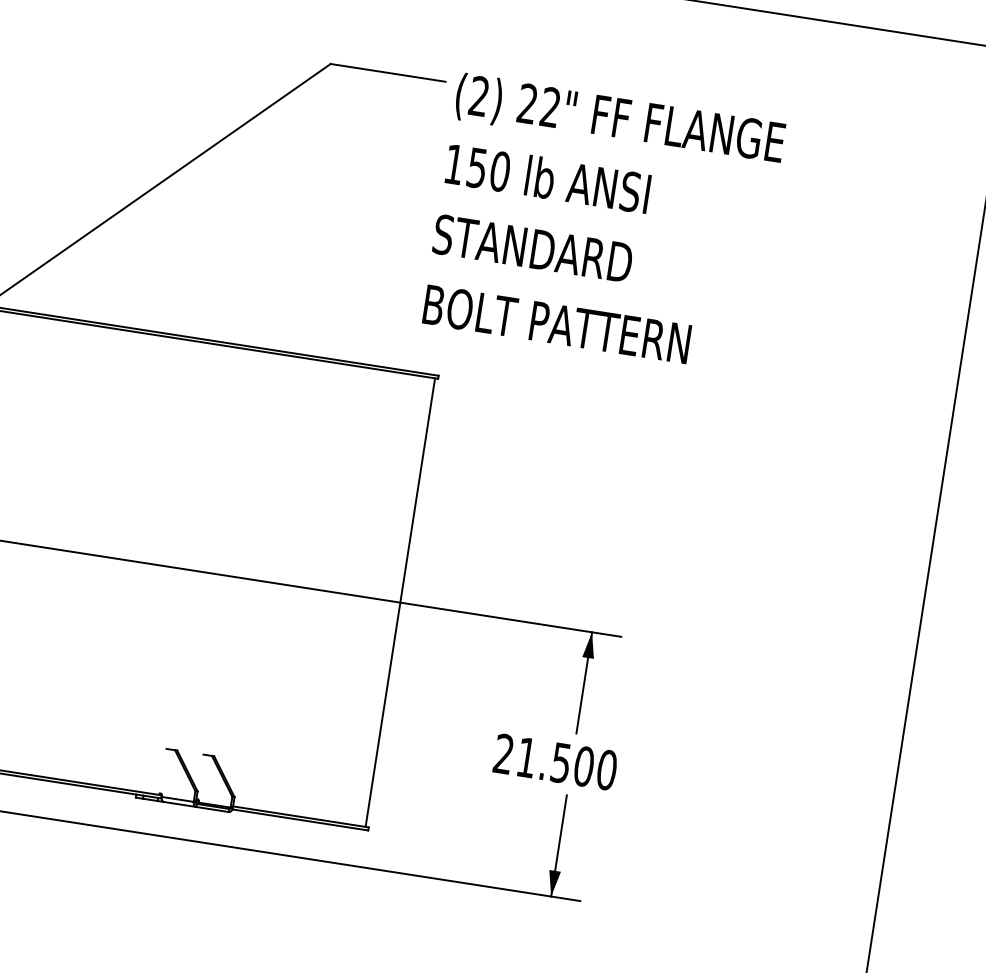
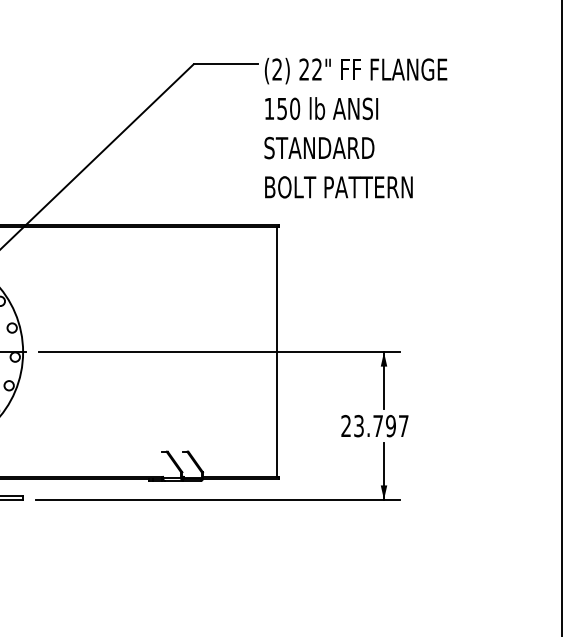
text: (566, 764) -> (381, 426), 21.500 -> 23.797

